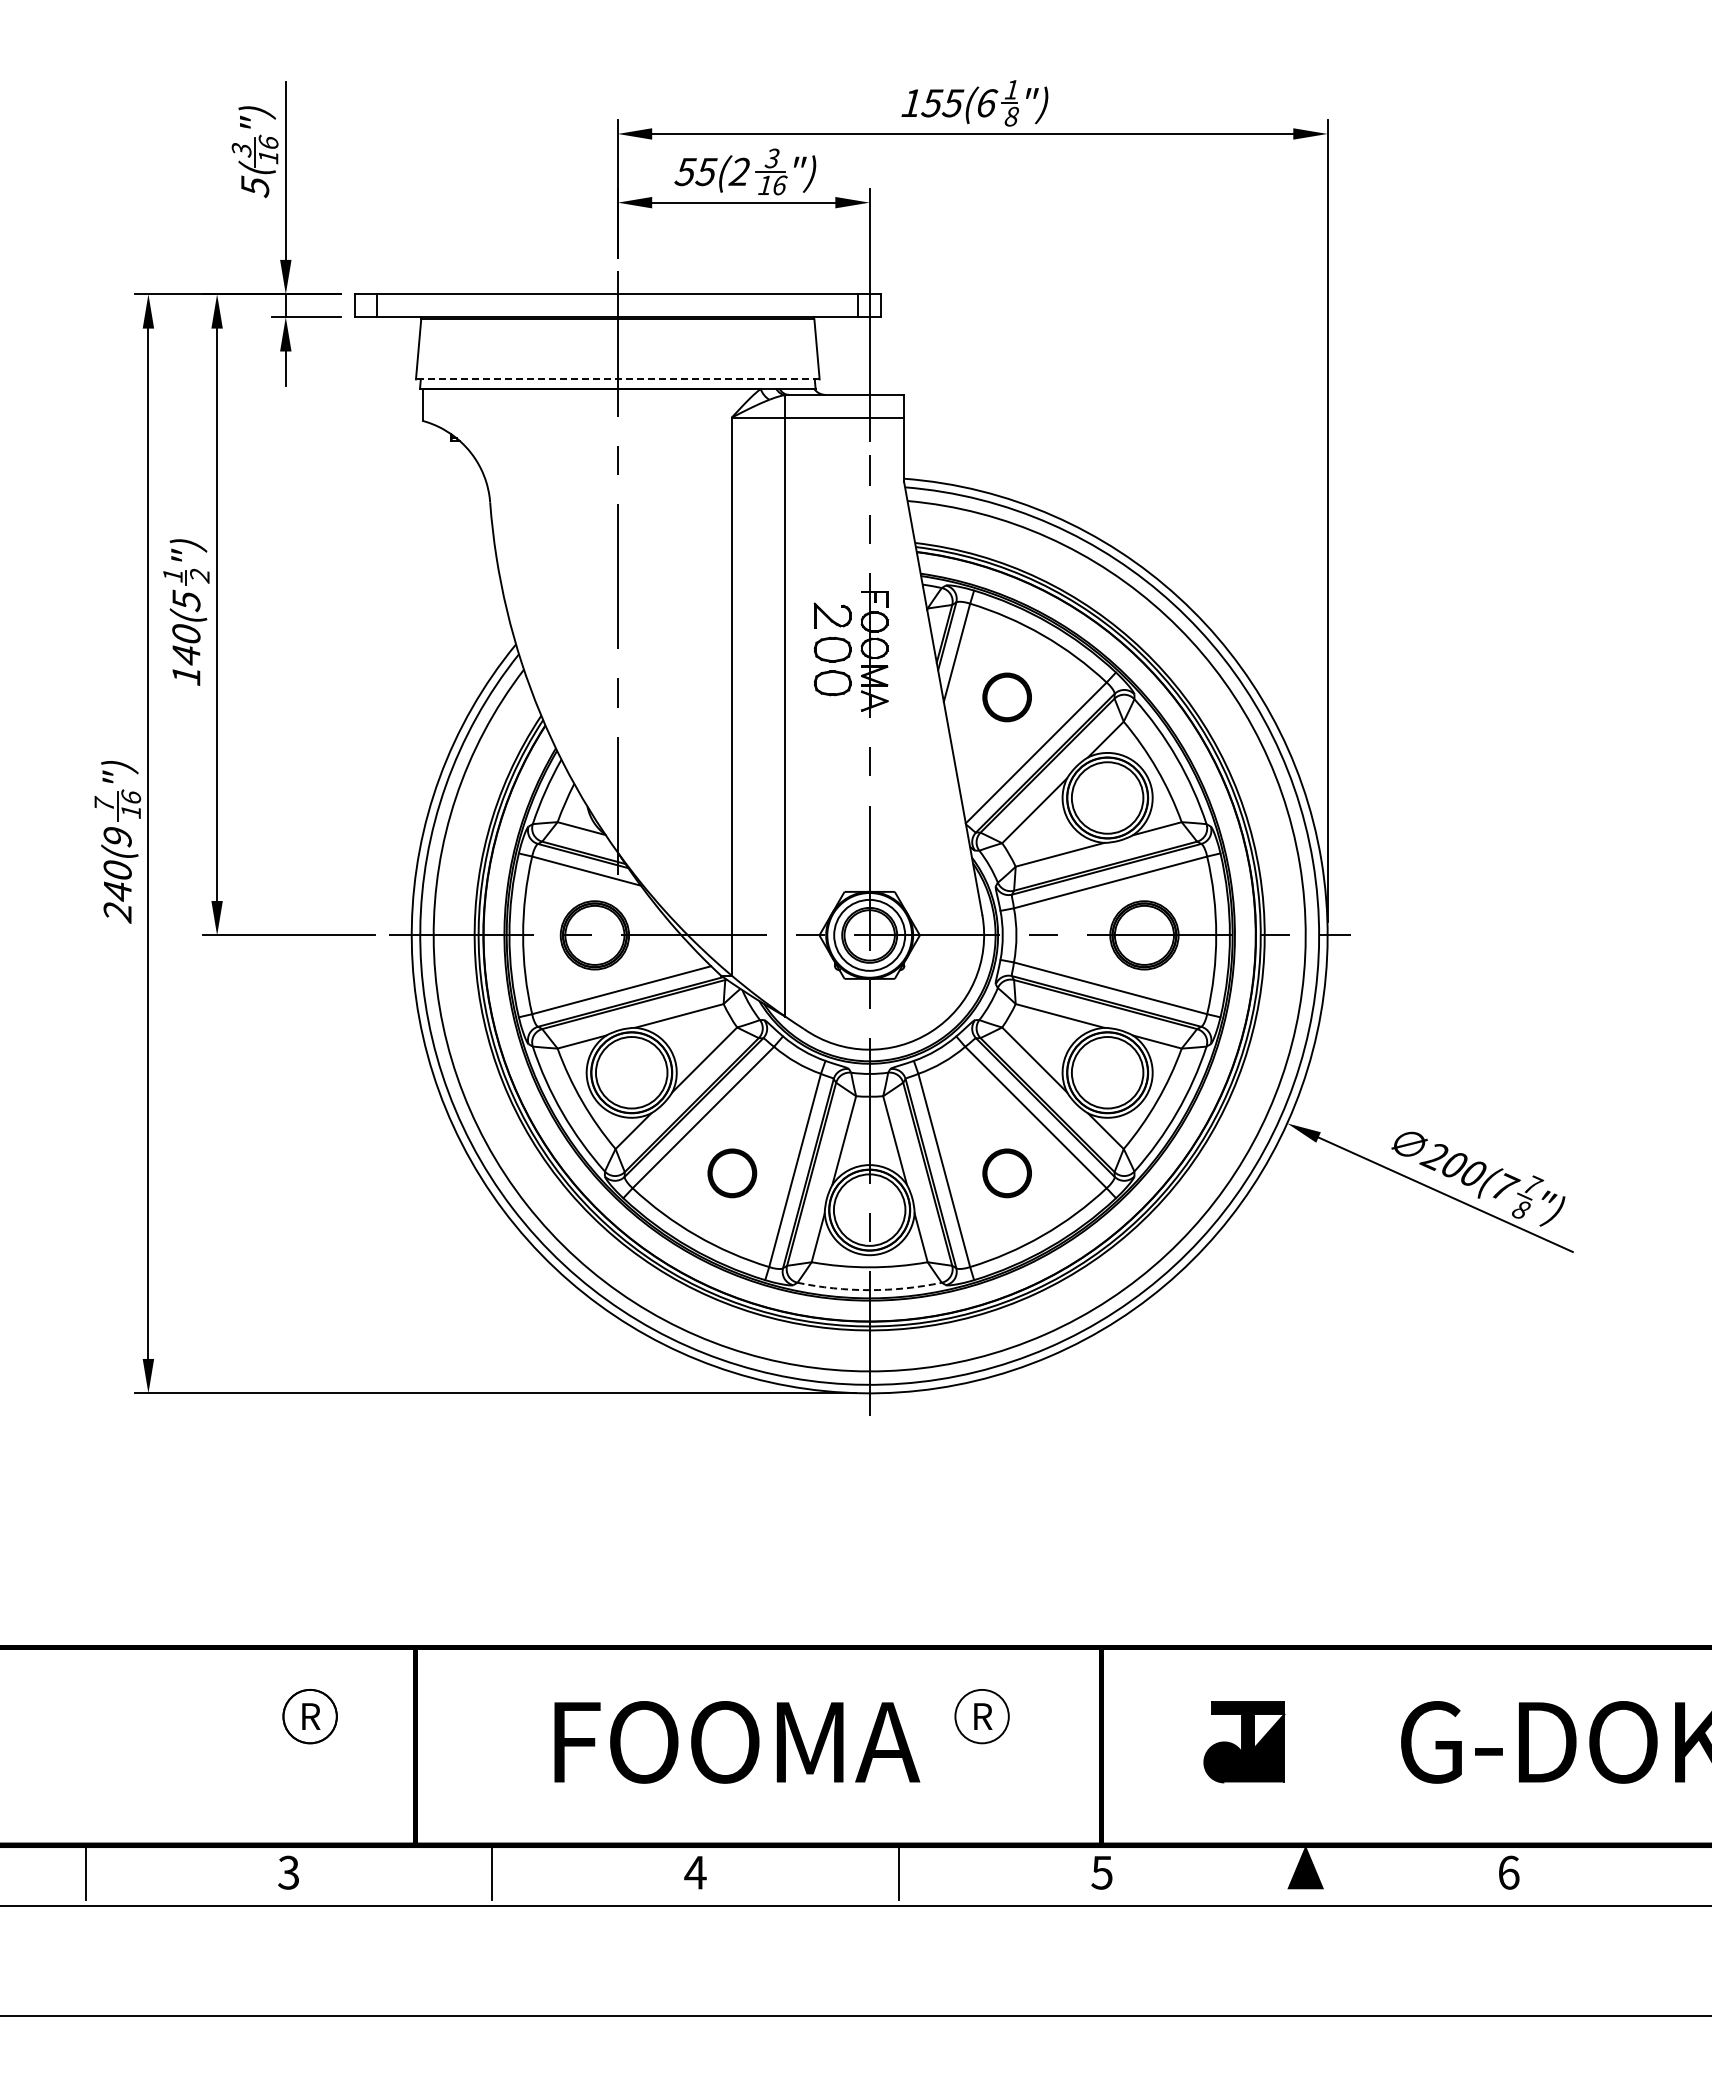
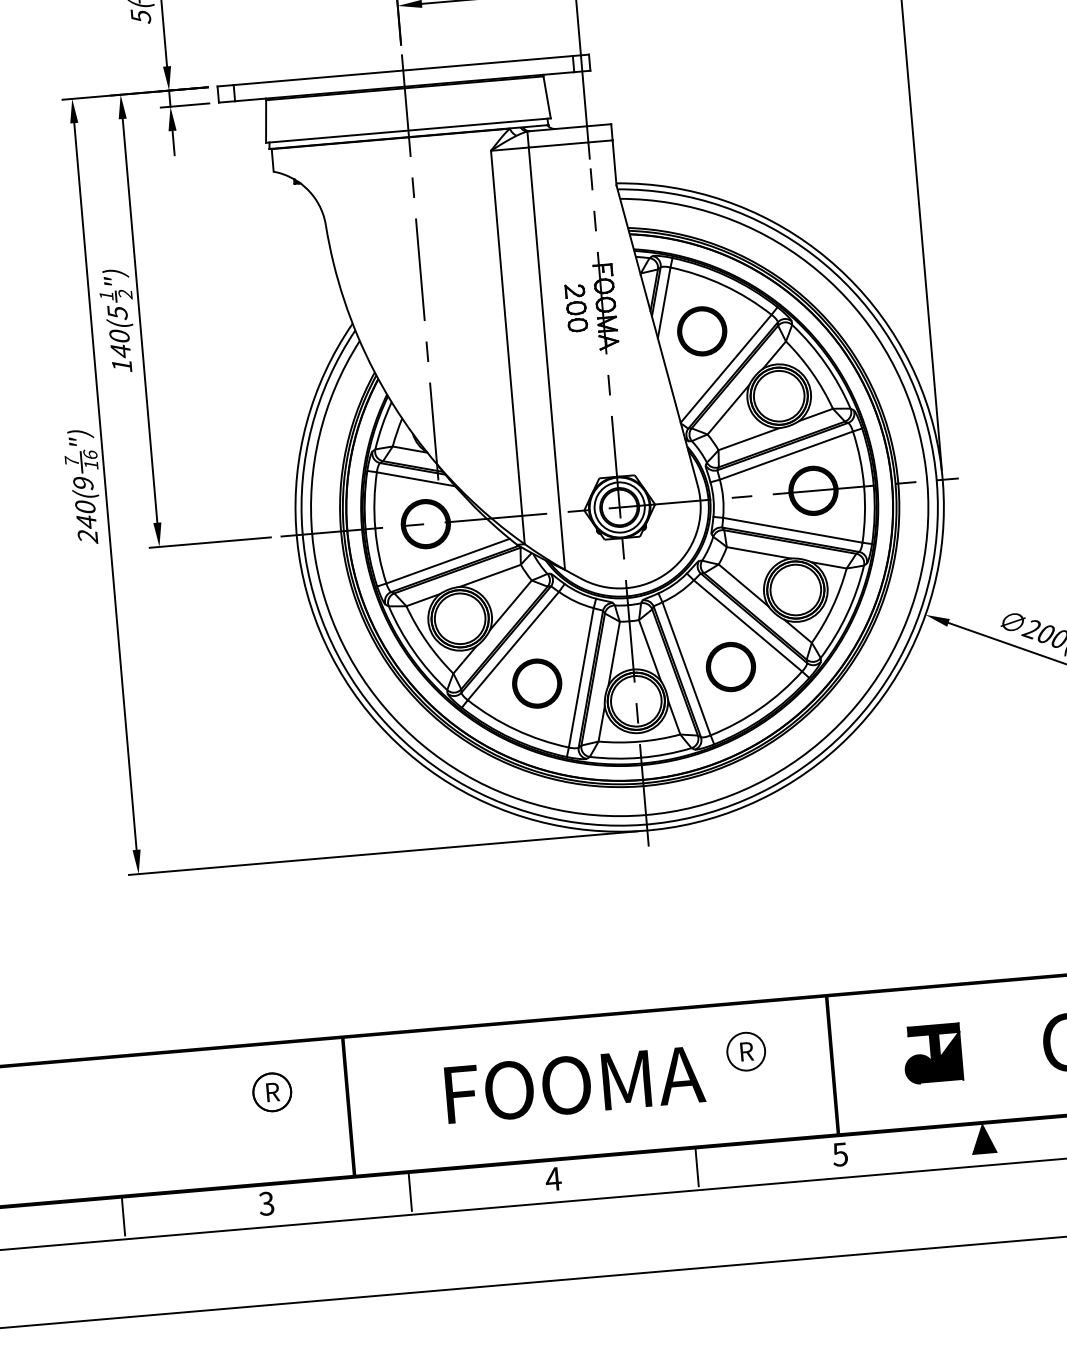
line: (617, 379) -> (408, 130), dashed -> solid
part: (832, 649) -> (576, 308), size x0.71
part: (1007, 697) -> (702, 331), size x1.43
part: (732, 1173) -> (537, 683), size x1.43
part: (1007, 1173) -> (731, 667), size x1.43
arc: (869, 1290) -> (641, 757), dashed -> solid

